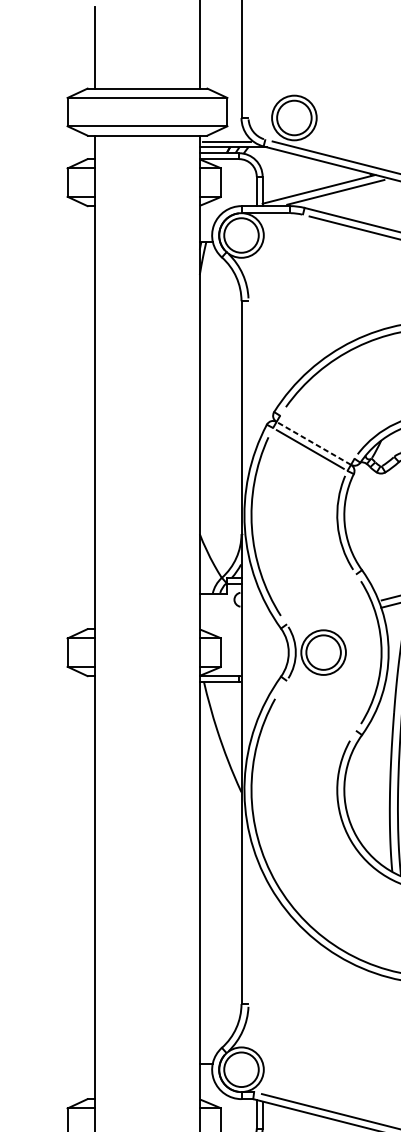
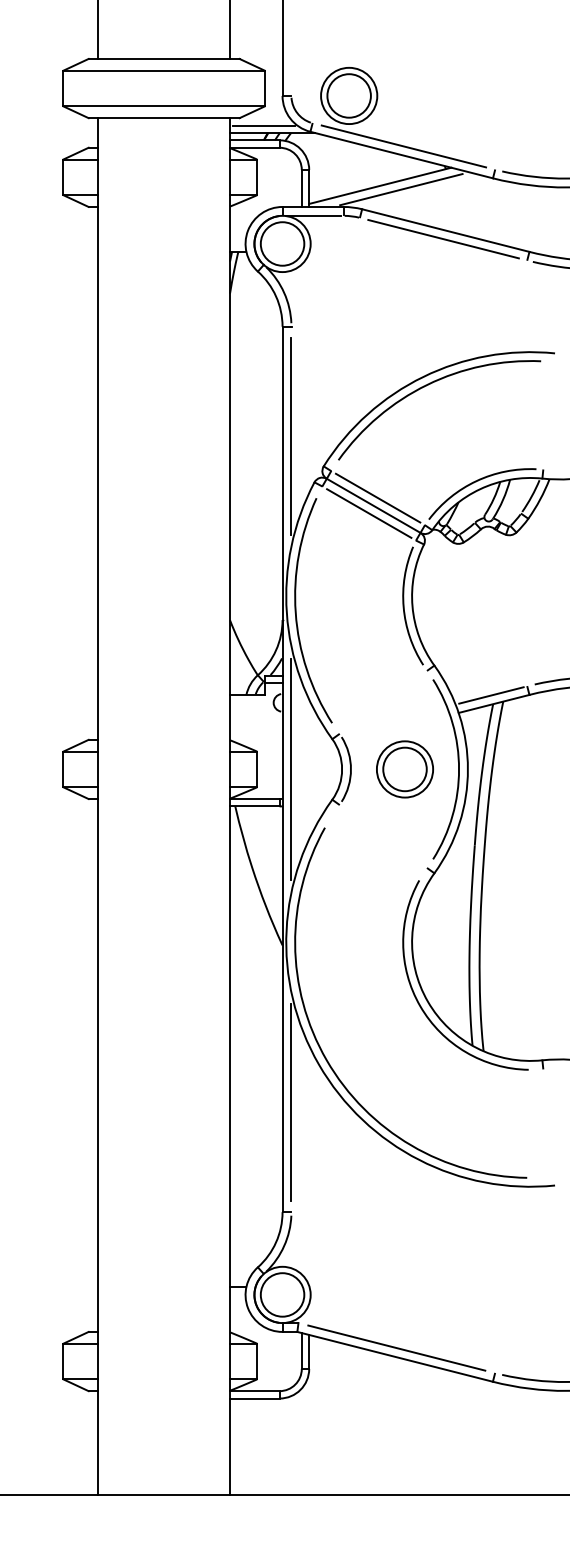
line: (248, 388) -> (291, 436), added
line: (316, 436) -> (377, 497), added
line: (313, 443) -> (373, 505), dashed -> solid
line: (248, 652) -> (291, 769), added
part: (323, 652) -> (404, 769), moved
line: (248, 917) -> (291, 1102), added

